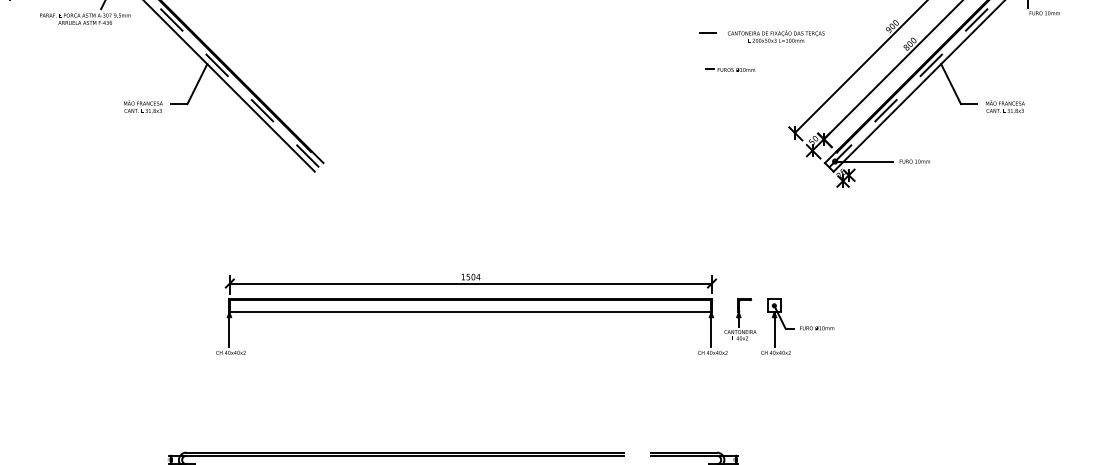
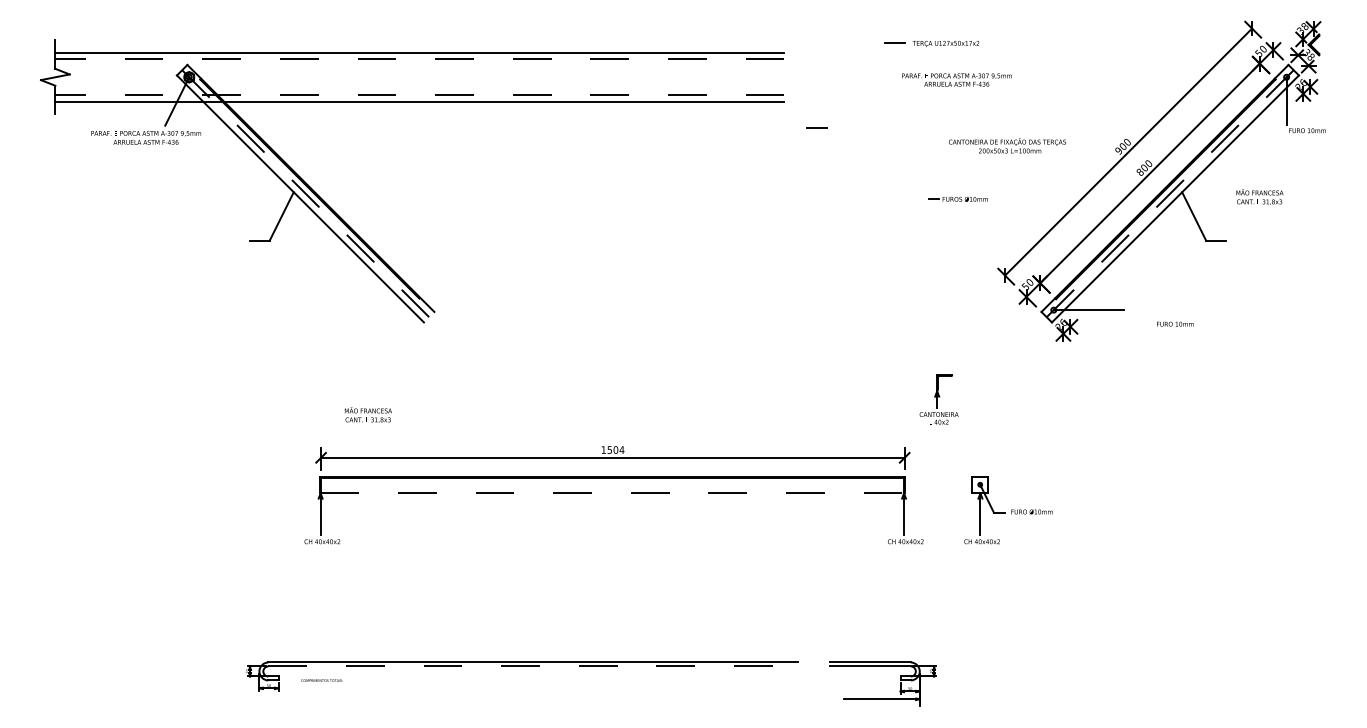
line: (707, 32) -> (816, 127), moved
text: (776, 36) -> (1007, 145), moved
part: (729, 69) -> (957, 198), moved
text: (142, 106) -> (367, 414), moved
text: (1005, 106) -> (1259, 196), moved
text: (915, 161) -> (1175, 323), moved
line: (471, 312) -> (613, 492), solid -> dashed
part: (739, 319) -> (938, 399), moved
line: (405, 455) -> (533, 666), solid -> dashed

